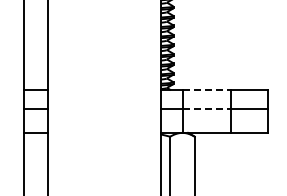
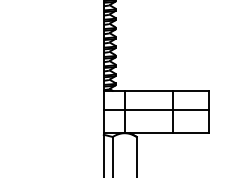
line: (207, 90) -> (149, 91), dashed -> solid
line: (207, 109) -> (149, 110), dashed -> solid

